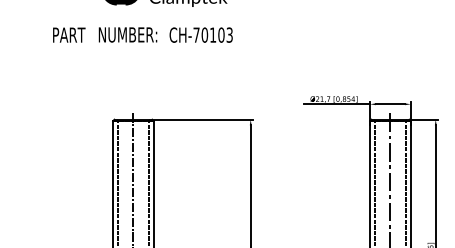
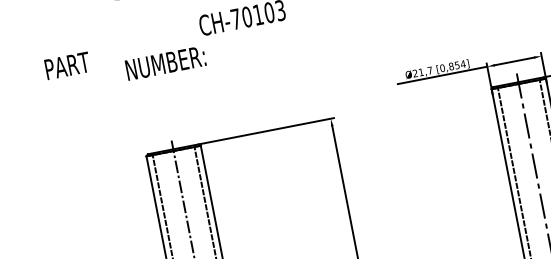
text: (69, 34) -> (67, 64), moved
text: (127, 34) -> (164, 62), moved

